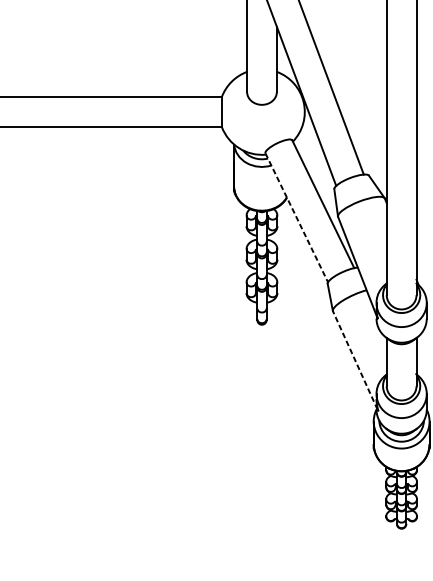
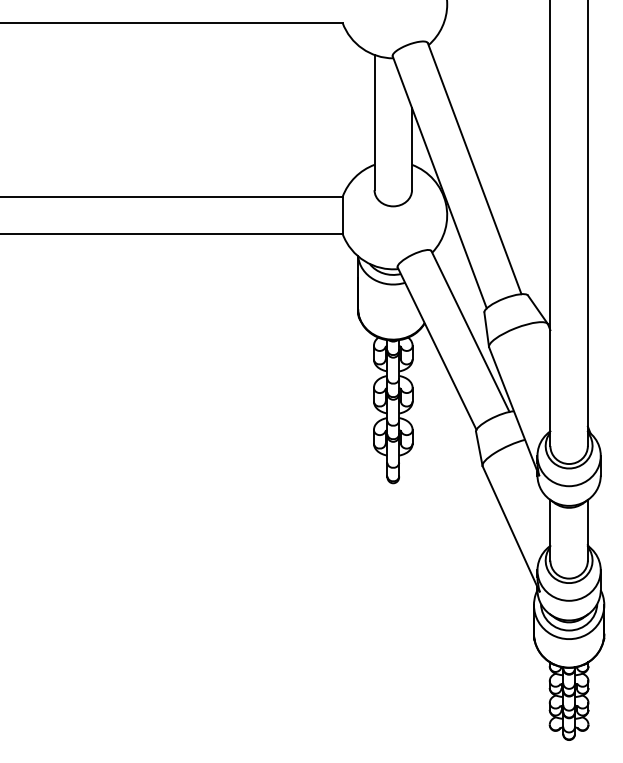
line: (297, 218) -> (437, 349), dashed -> solid
line: (355, 360) -> (510, 528), dashed -> solid

